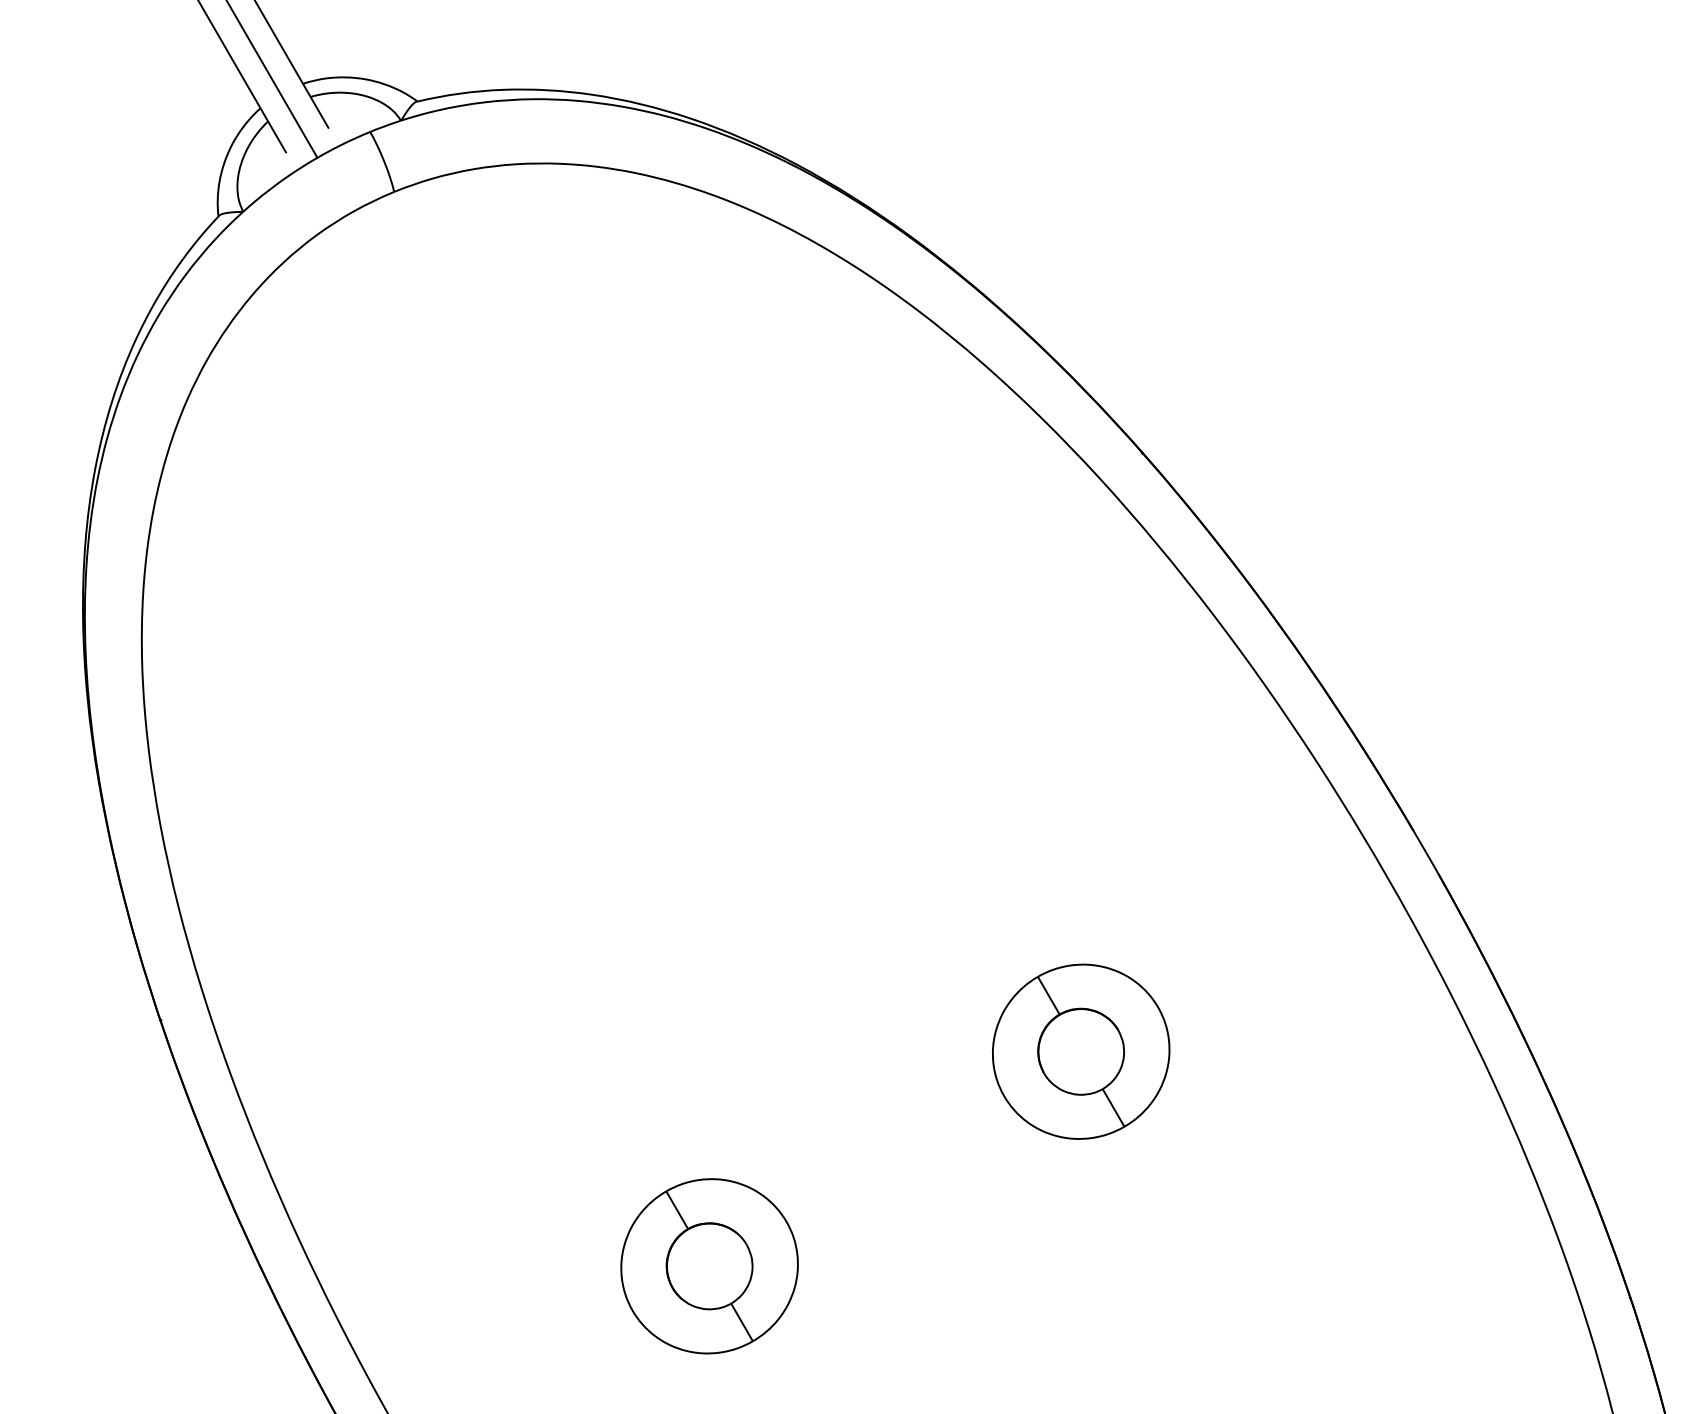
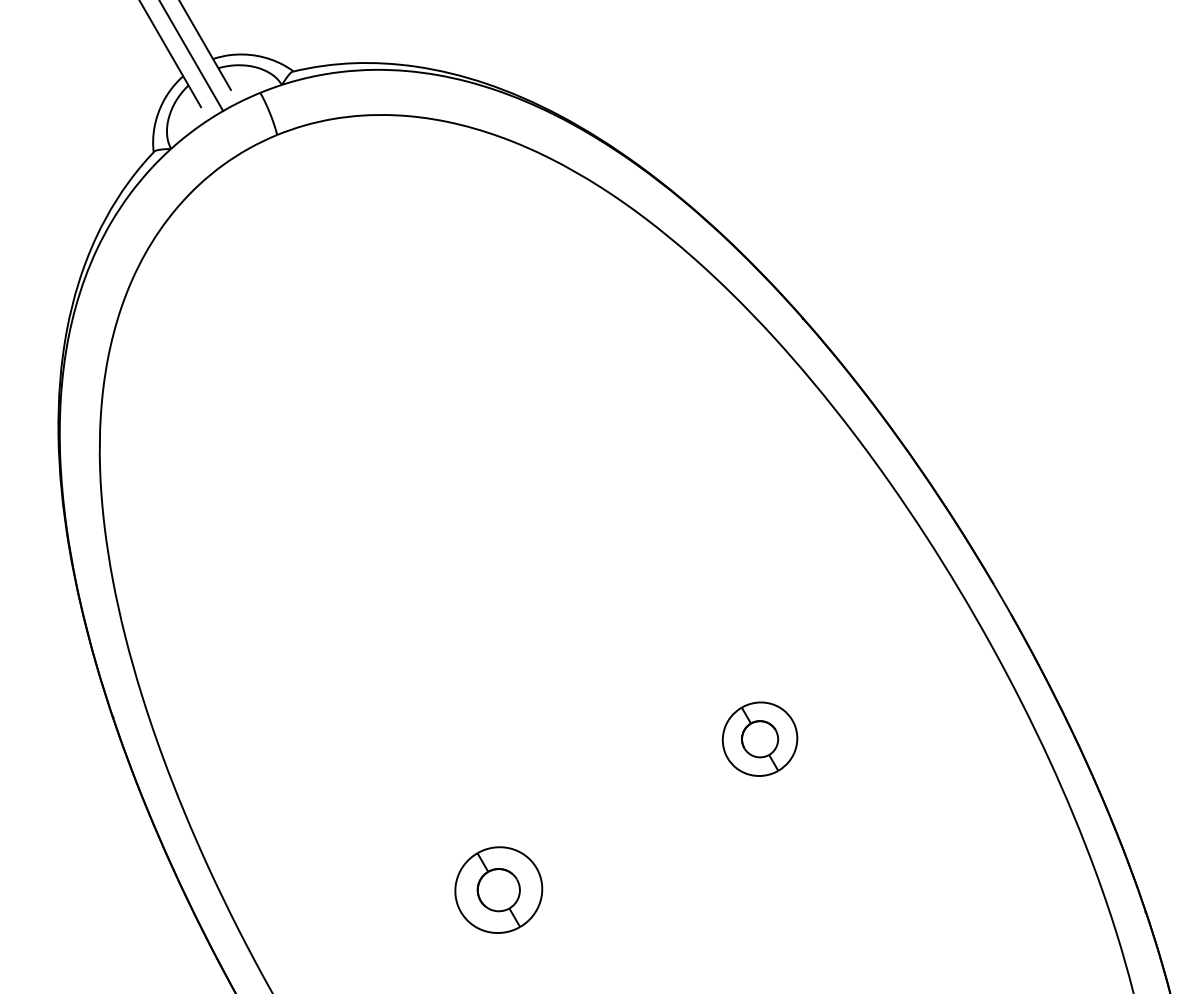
part: (1081, 1051) -> (760, 739), size x0.6
part: (709, 1266) -> (498, 890), size x0.7

